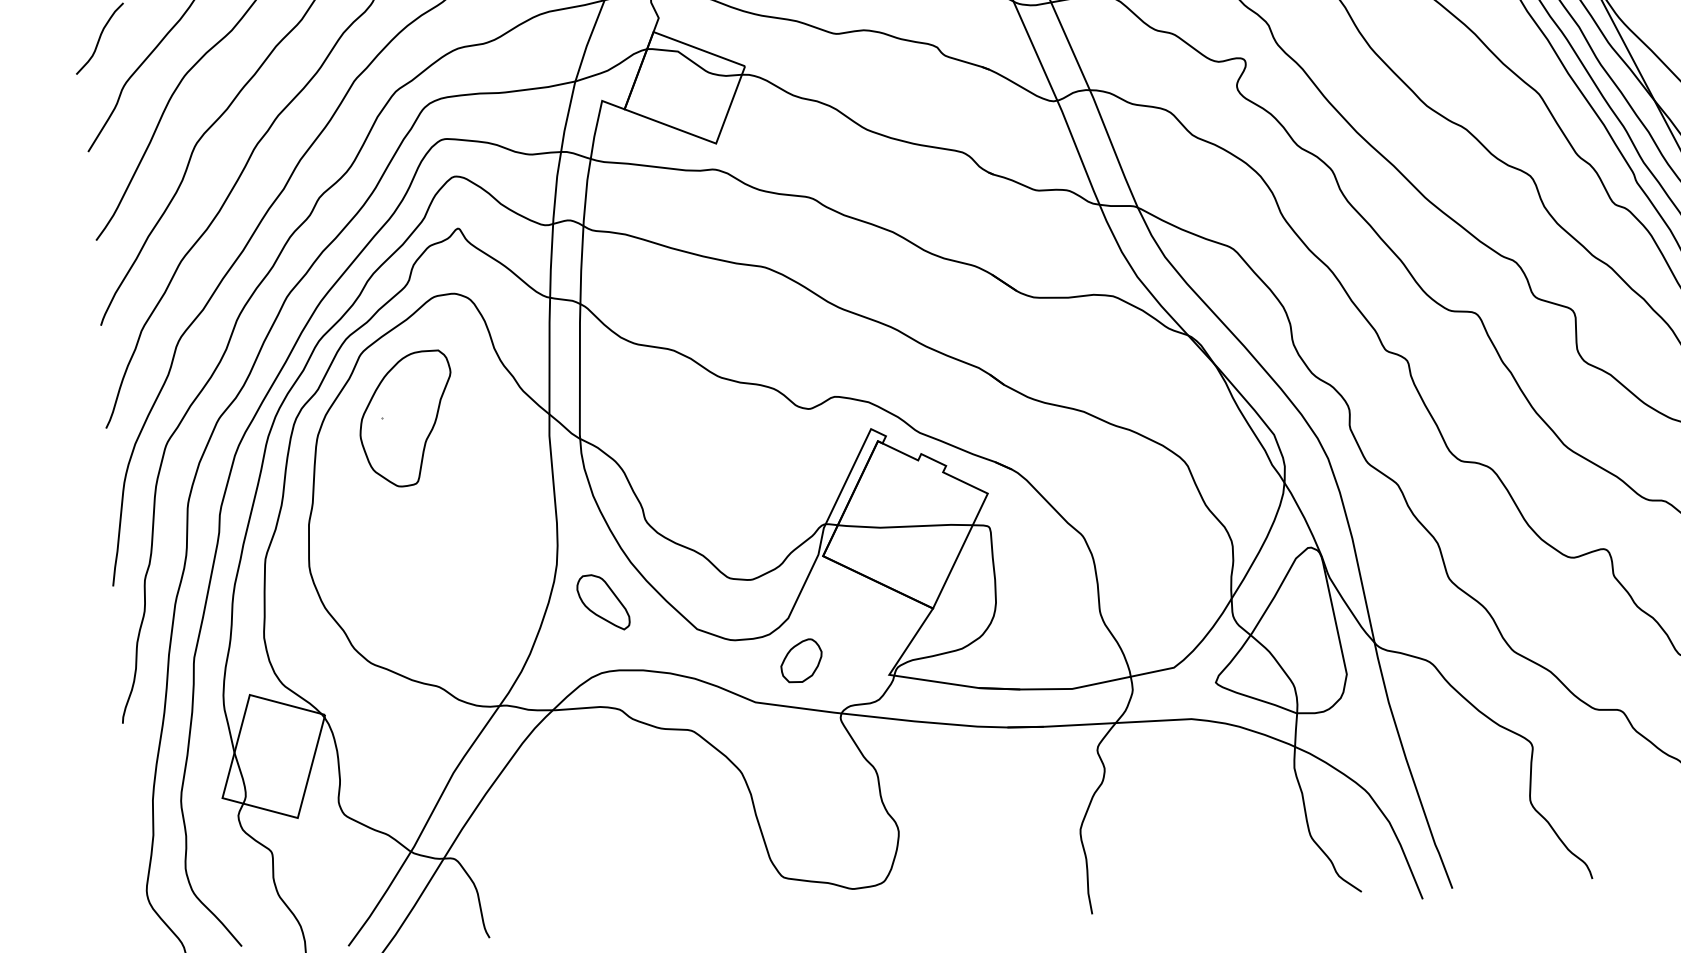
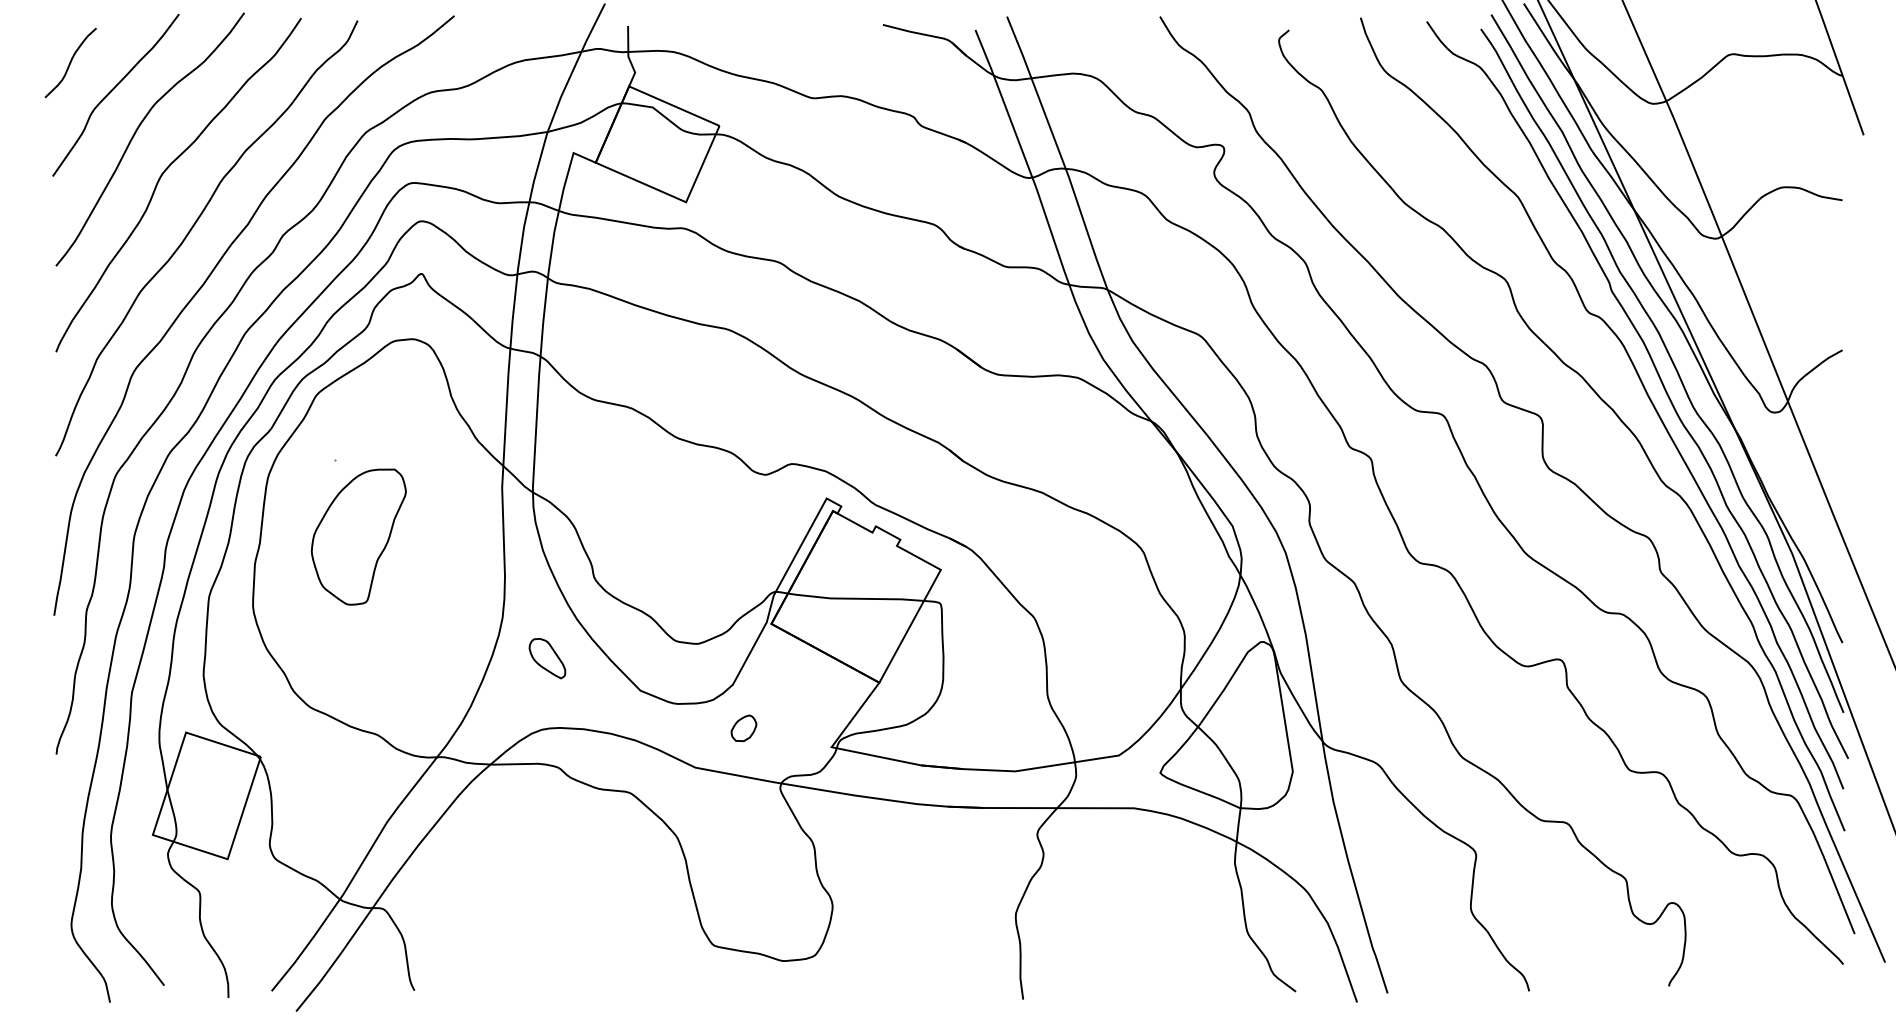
part: (405, 418) -> (358, 536), moved
part: (603, 602) -> (547, 658), size x0.7
part: (801, 661) -> (743, 728), size x0.6

